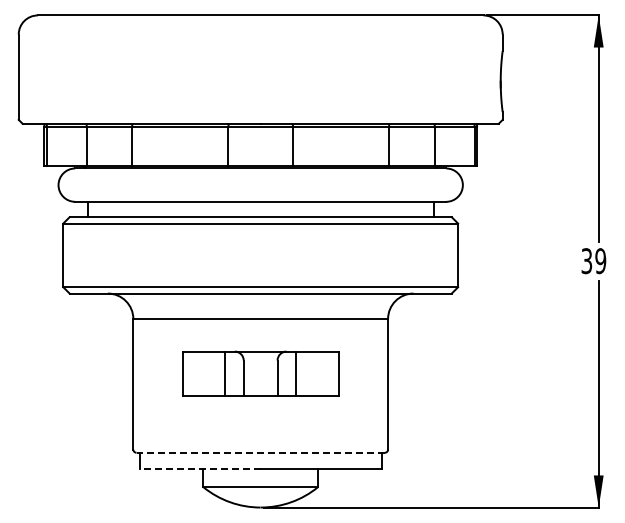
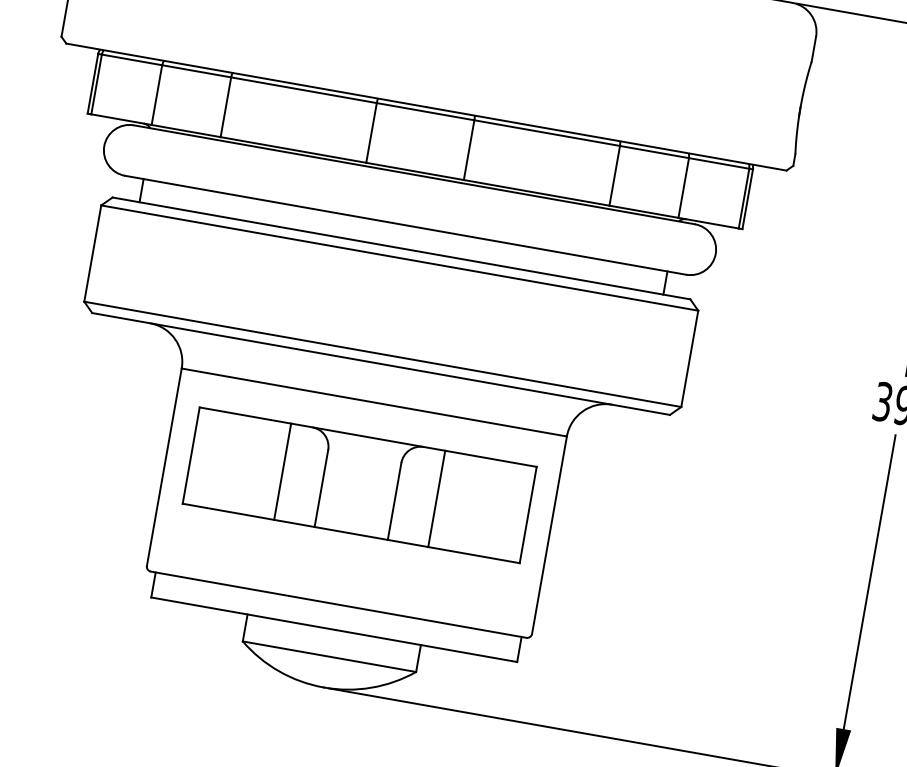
part: (260, 373) -> (359, 484), size x1.43
line: (260, 452) -> (338, 604), dashed -> solid
line: (200, 469) -> (243, 613), dashed -> solid

